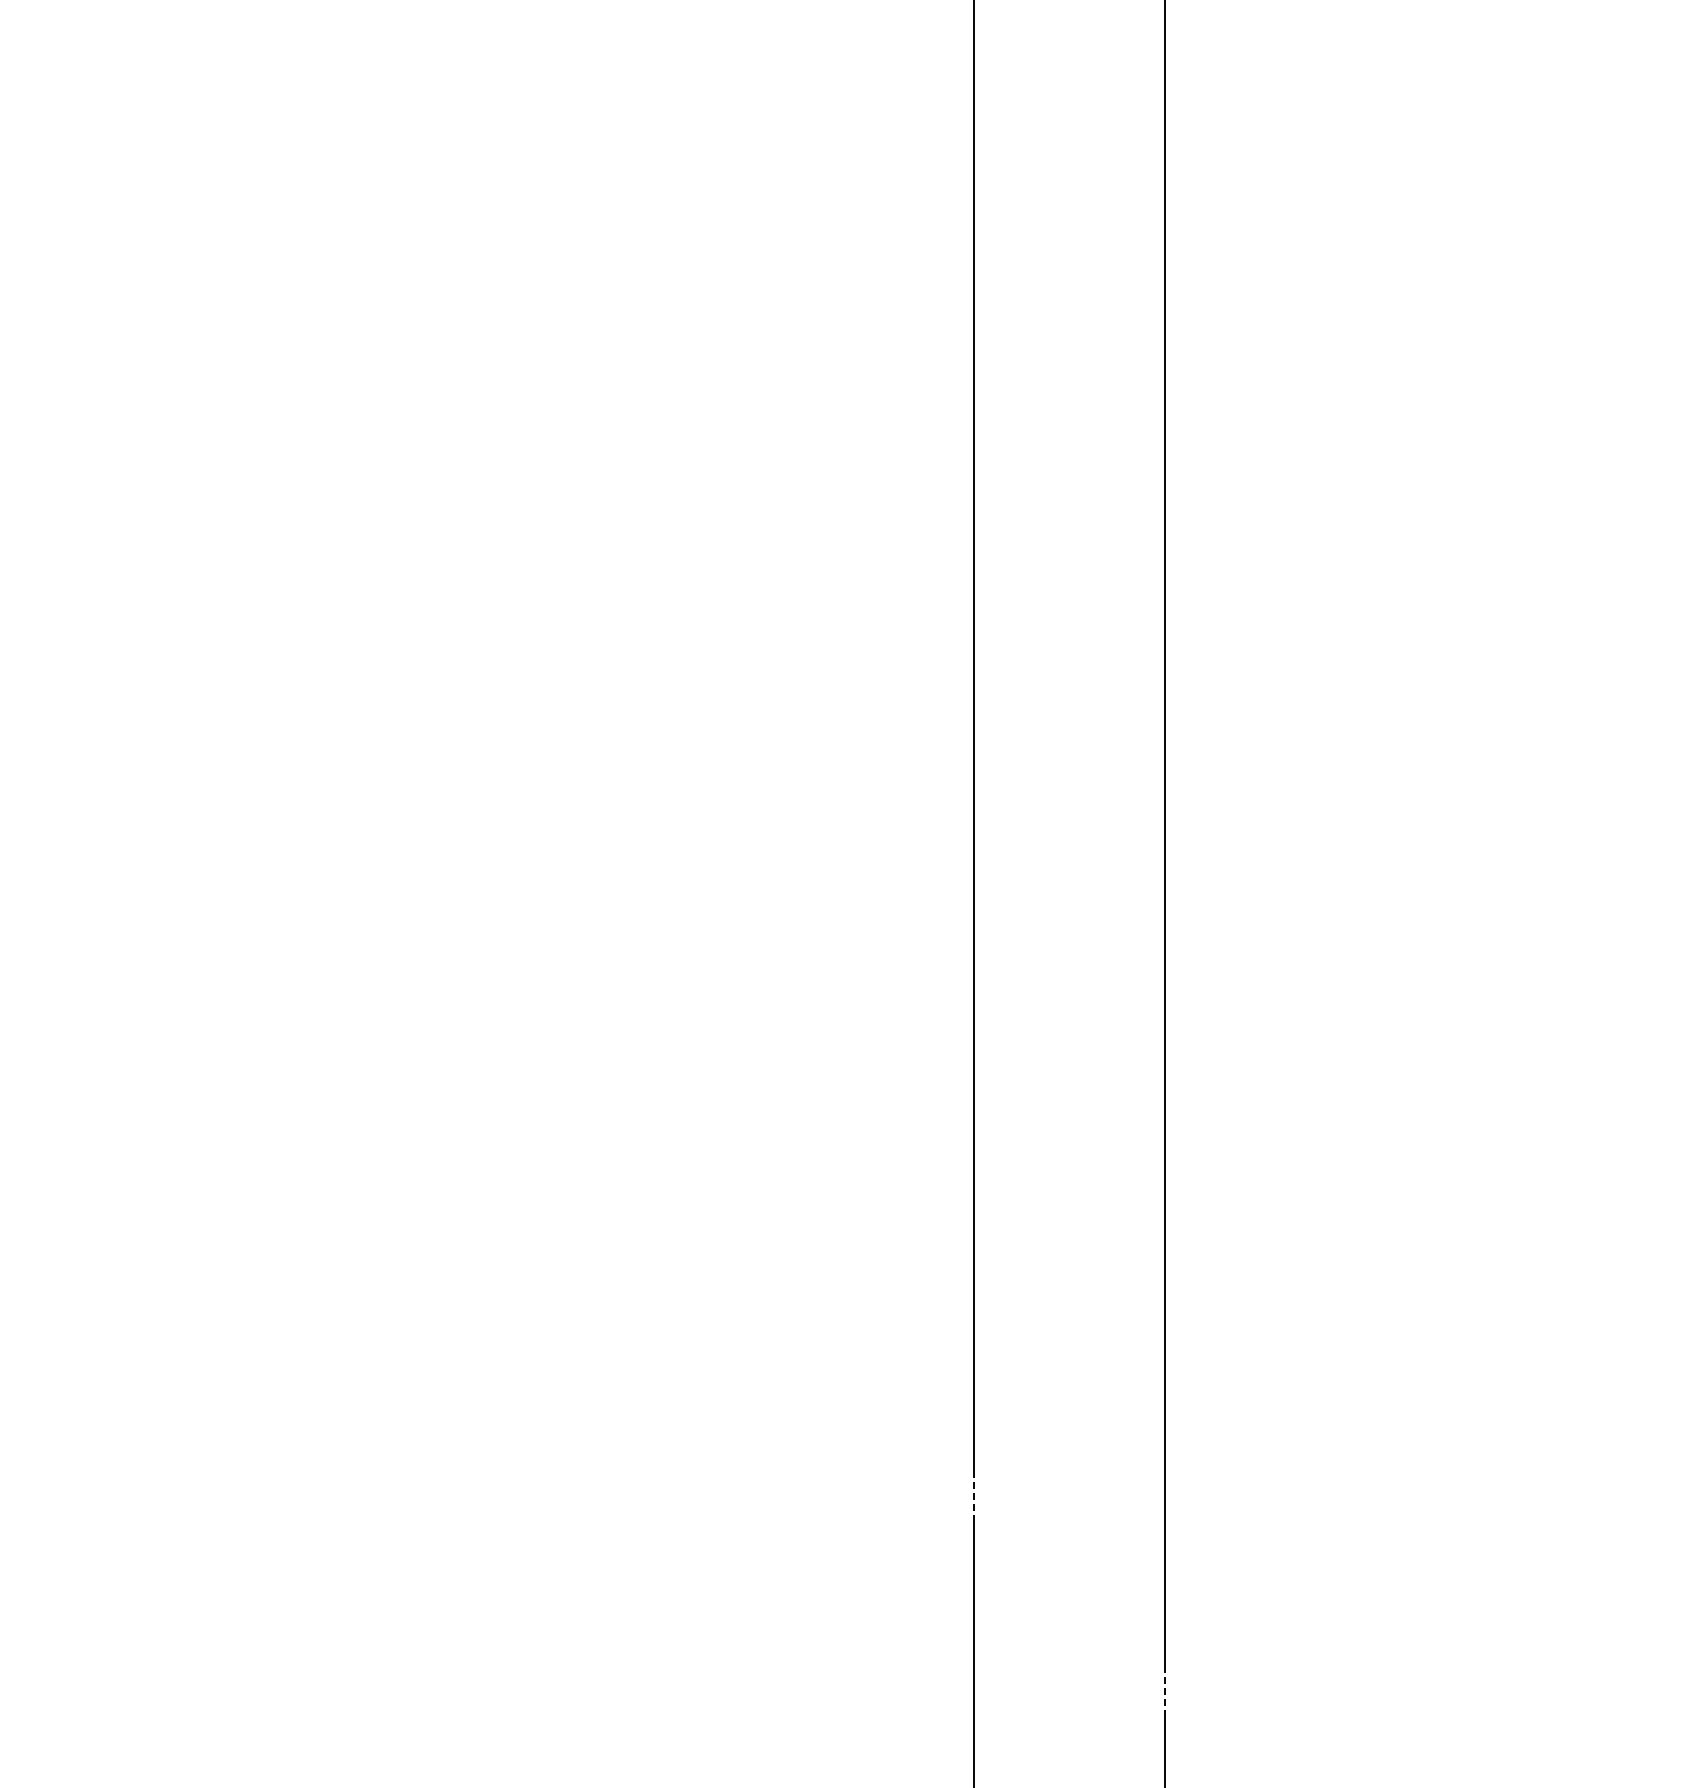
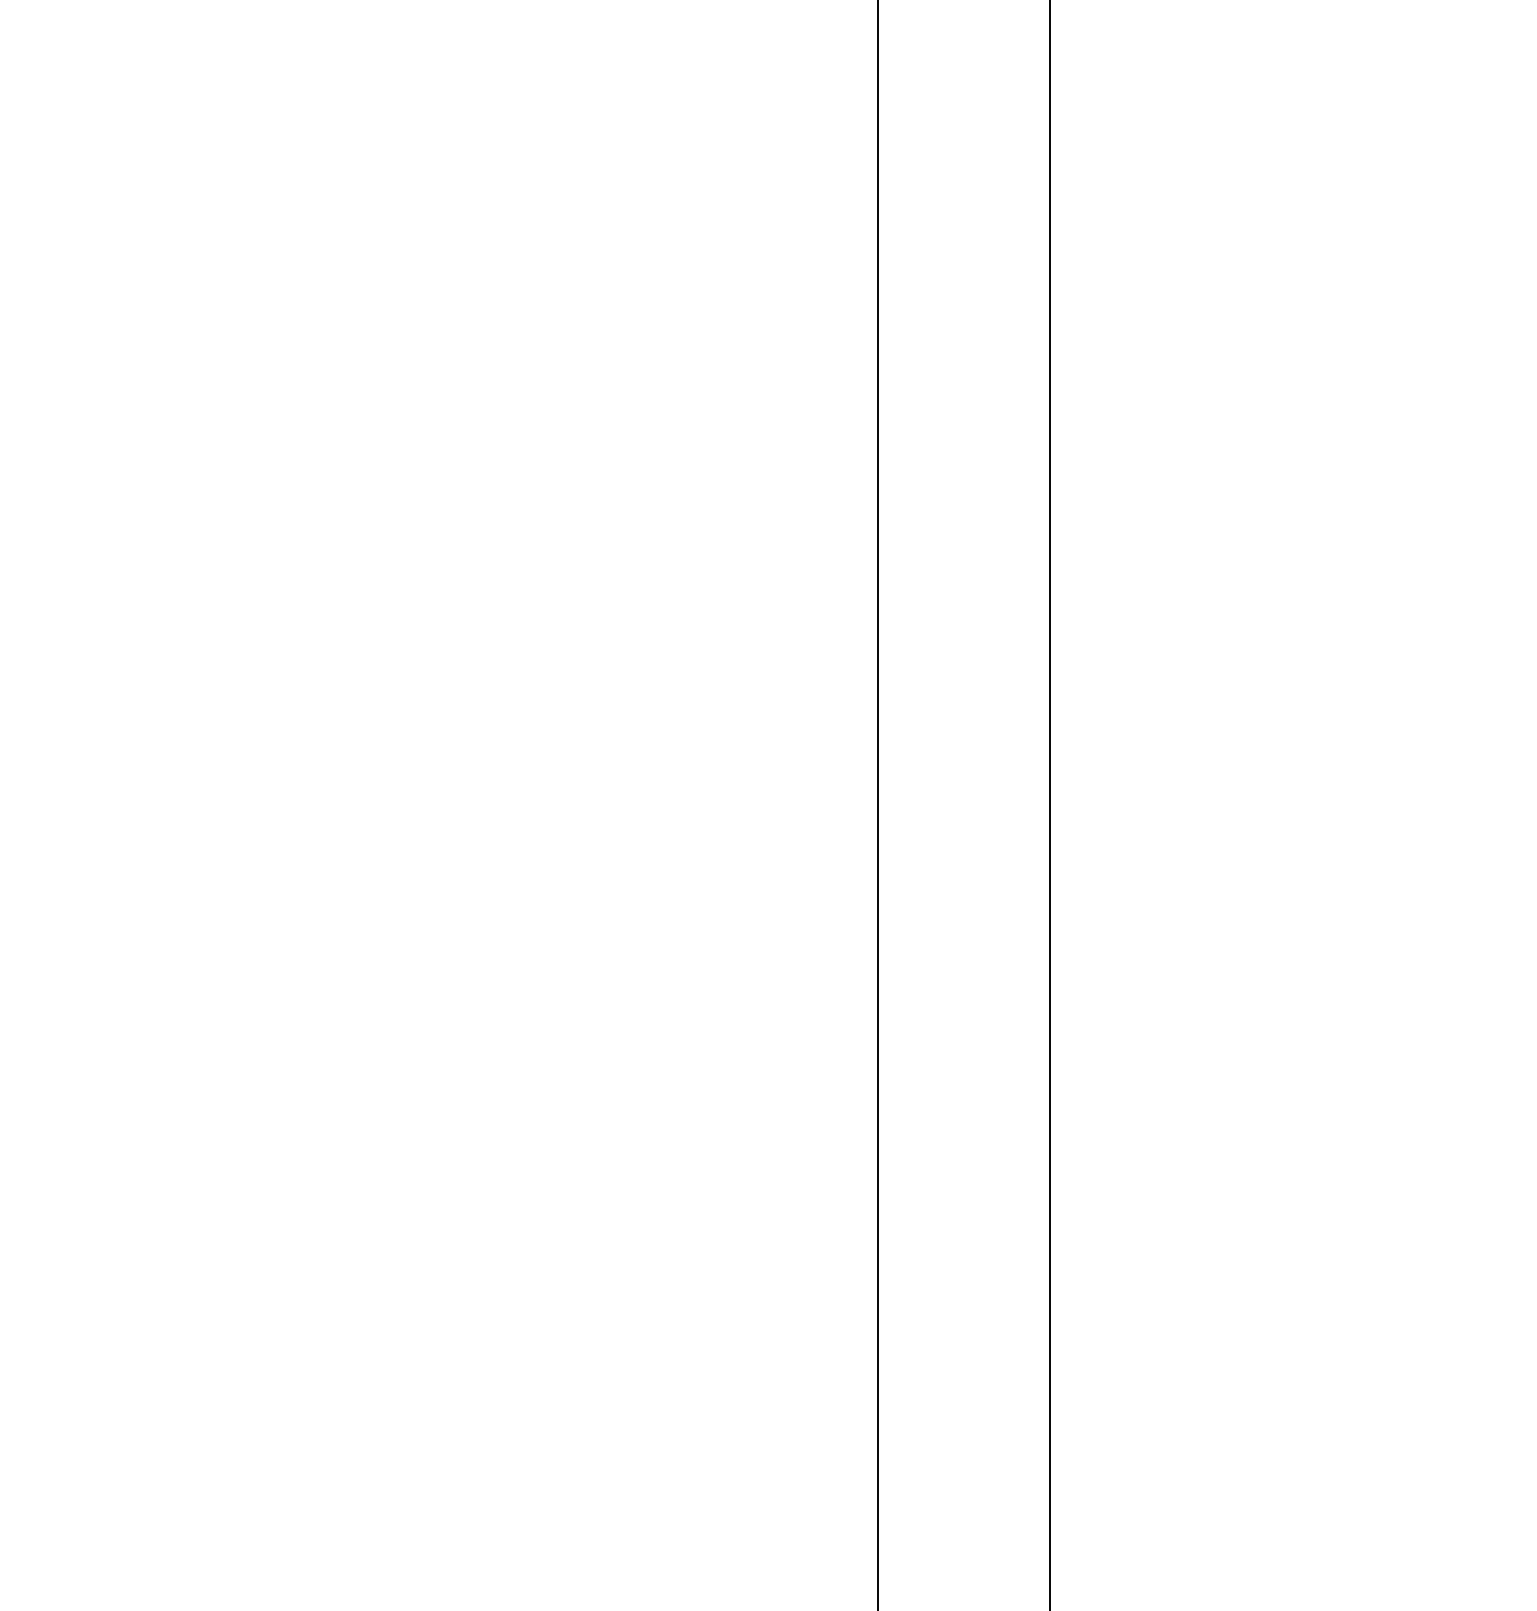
line: (973, 1495) -> (877, 1347), dashed -> solid
line: (1165, 1689) -> (1050, 1522), dashed -> solid

